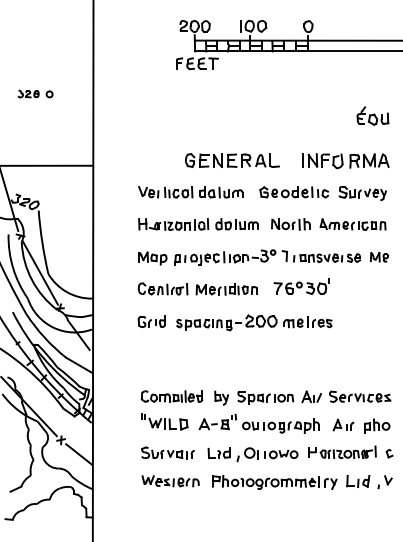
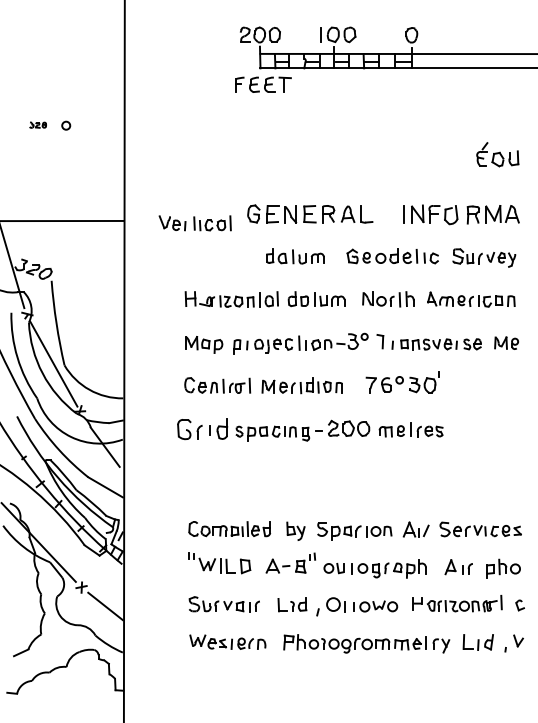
part: (28, 93) -> (37, 124), size x0.6
part: (165, 192) -> (194, 223), moved
part: (151, 321) -> (202, 429), size x1.4

